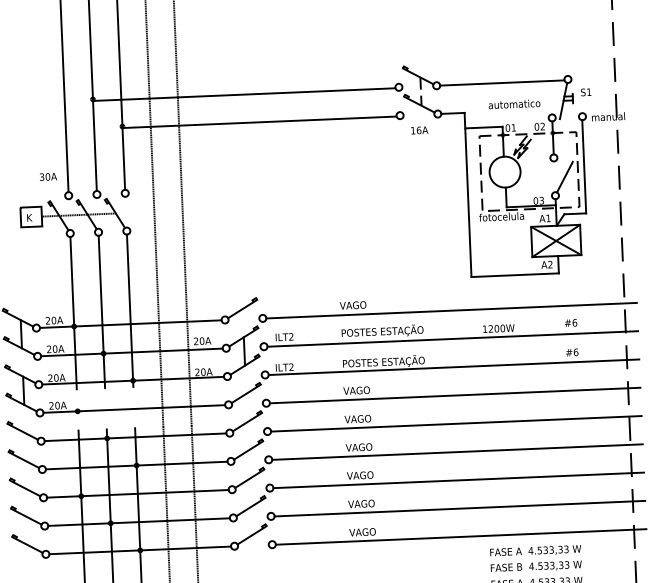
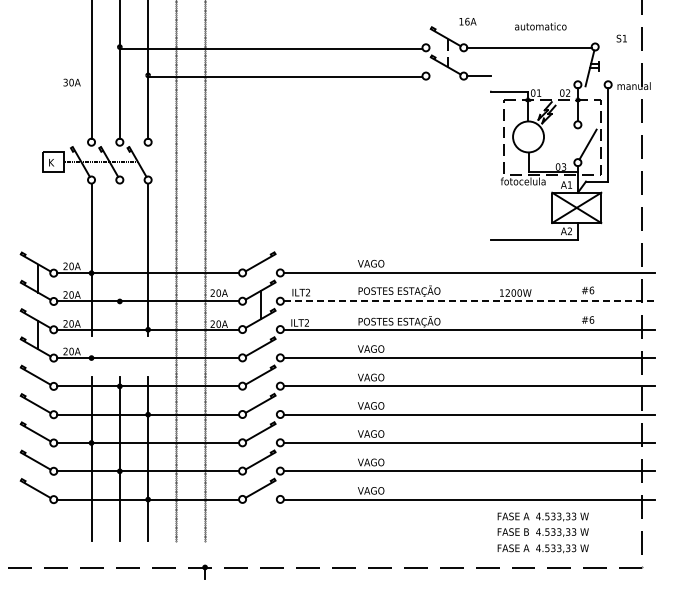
text: (585, 92) -> (621, 38), moved
text: (514, 104) -> (540, 26), moved
text: (419, 130) -> (467, 21), moved
text: (47, 176) -> (71, 82), moved
line: (467, 195) -> (490, 158), removed
line: (101, 311) -> (119, 259), removed
line: (452, 339) -> (469, 301), solid -> dashed

